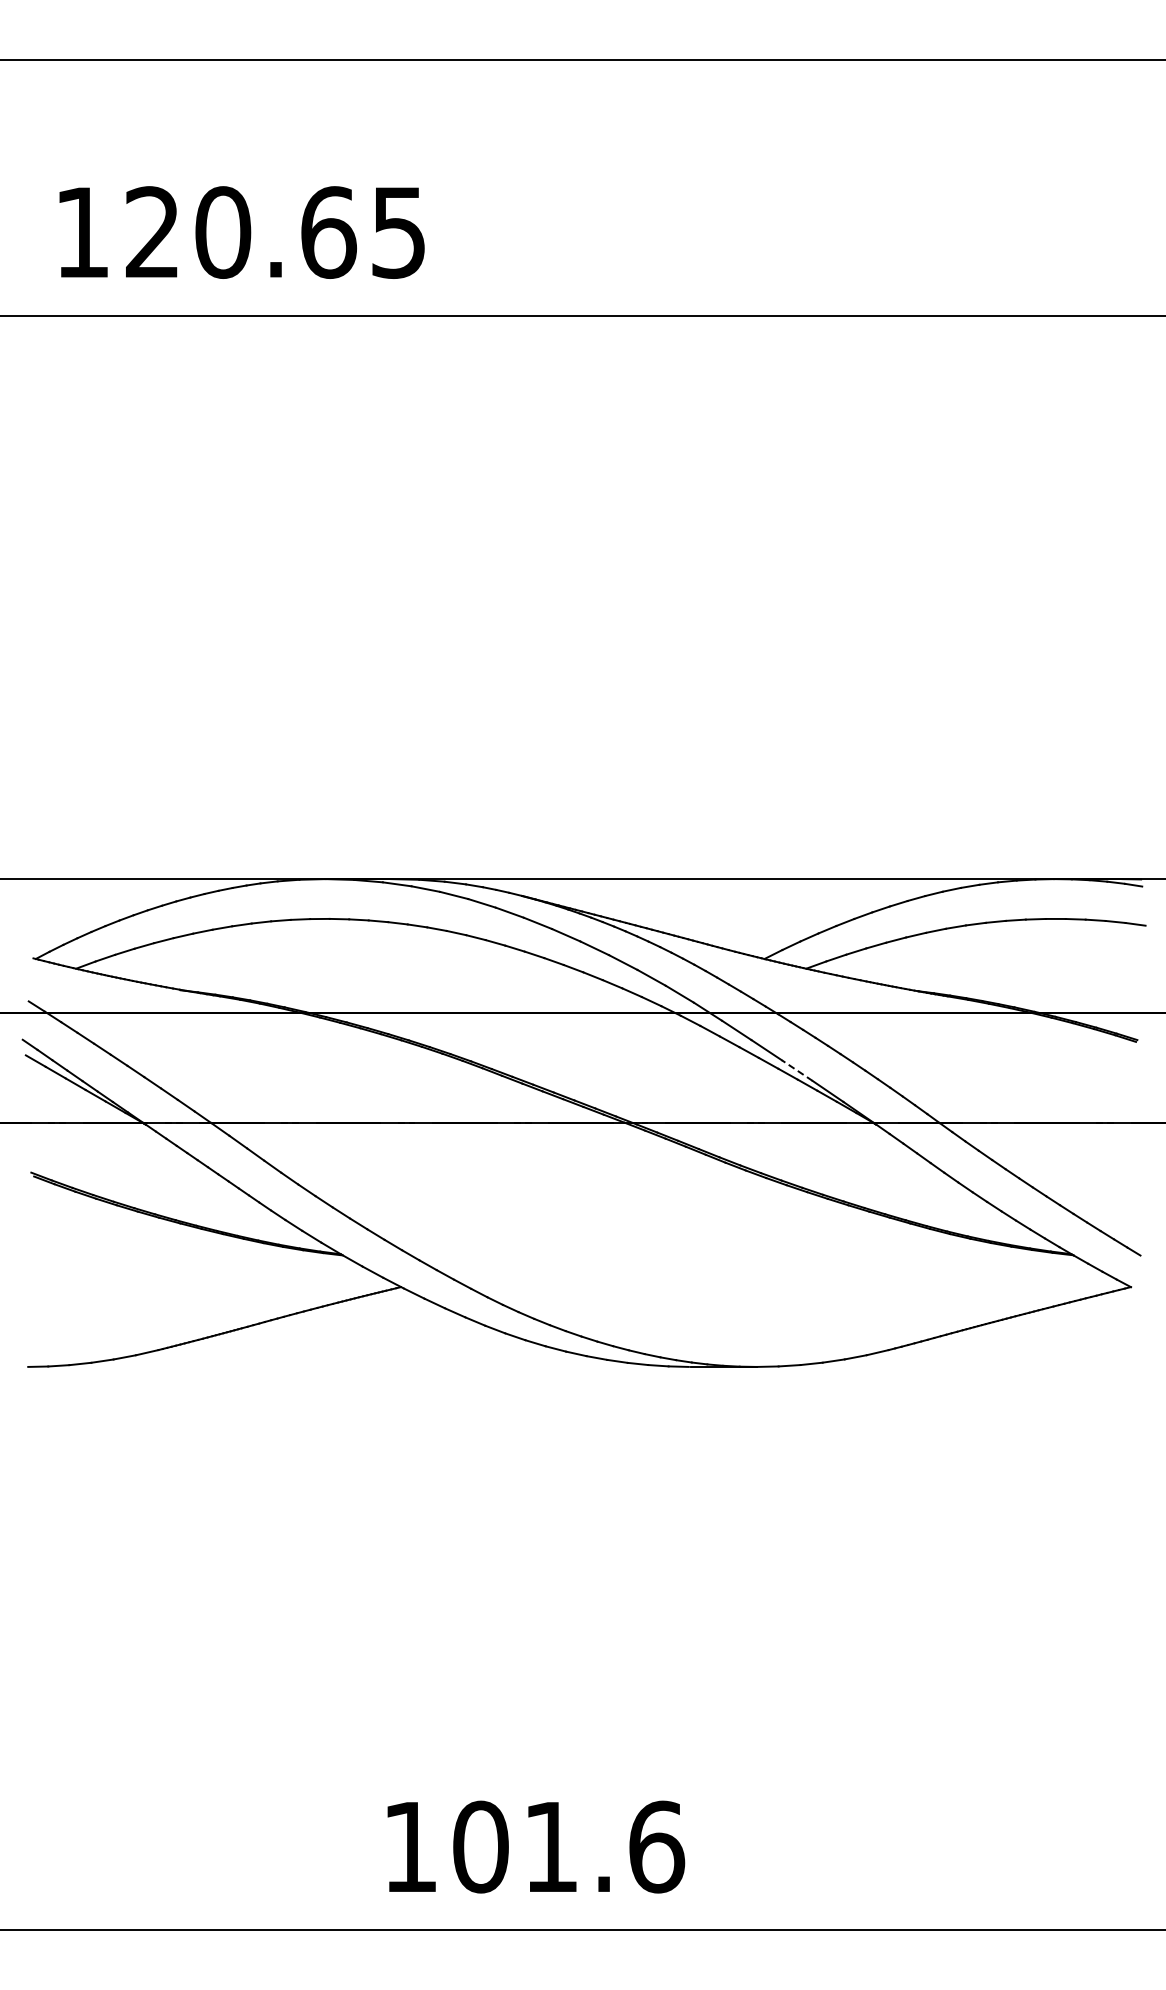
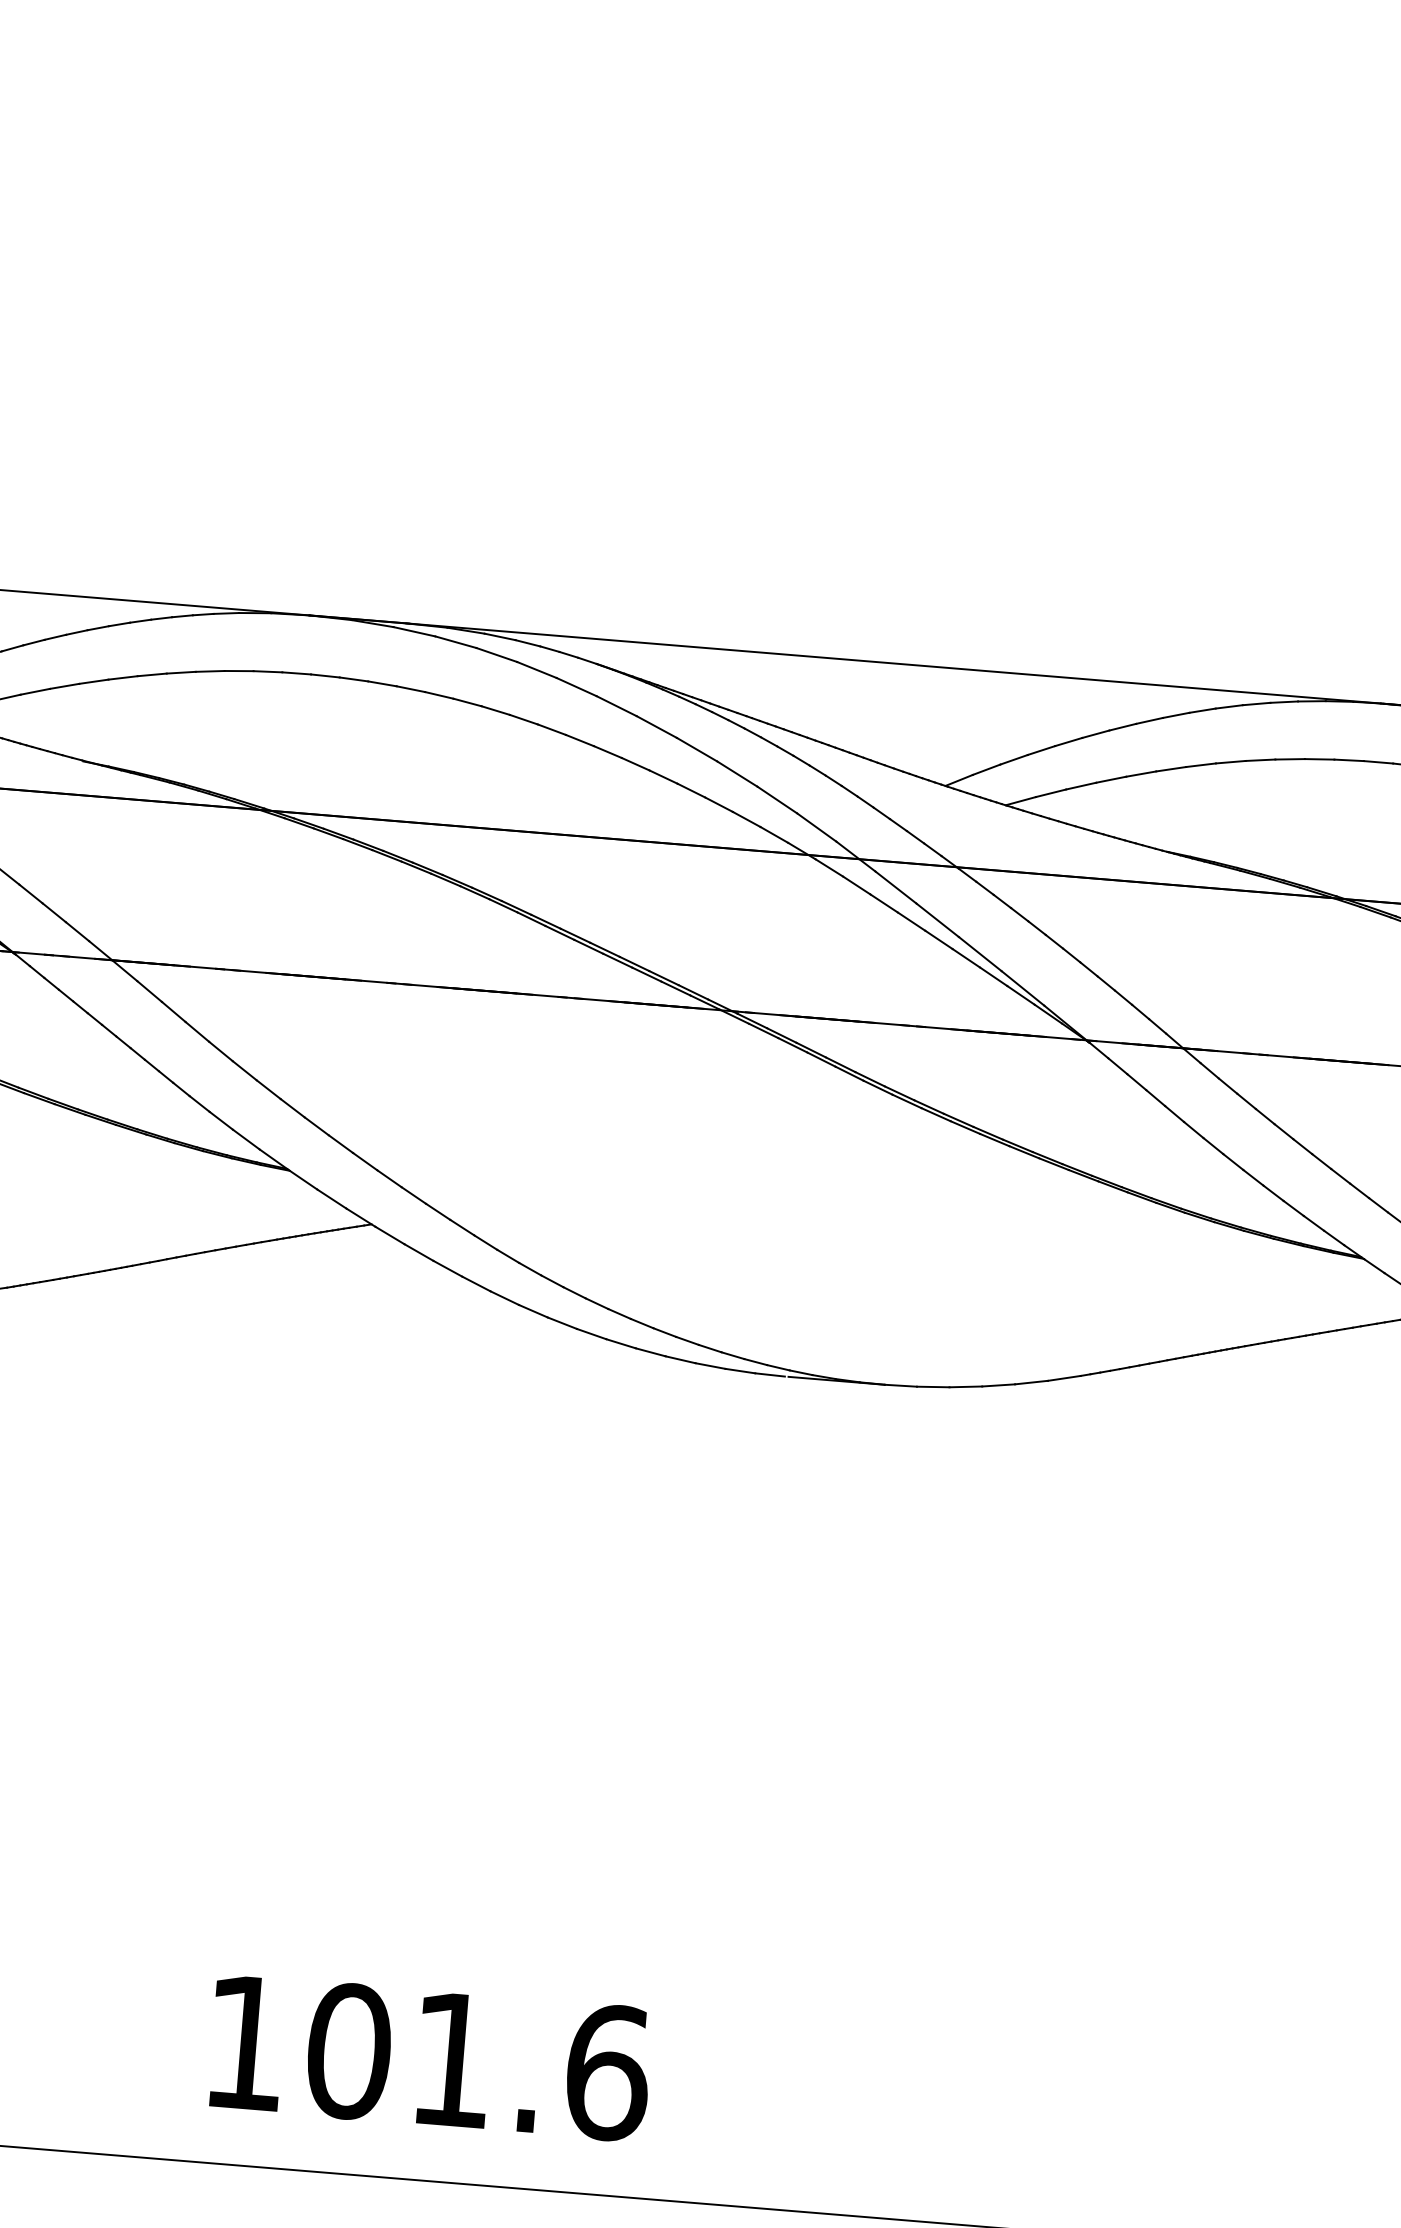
line: (797, 1070) -> (980, 953), dashed -> solid
text: (536, 1846) -> (430, 2057), moved

